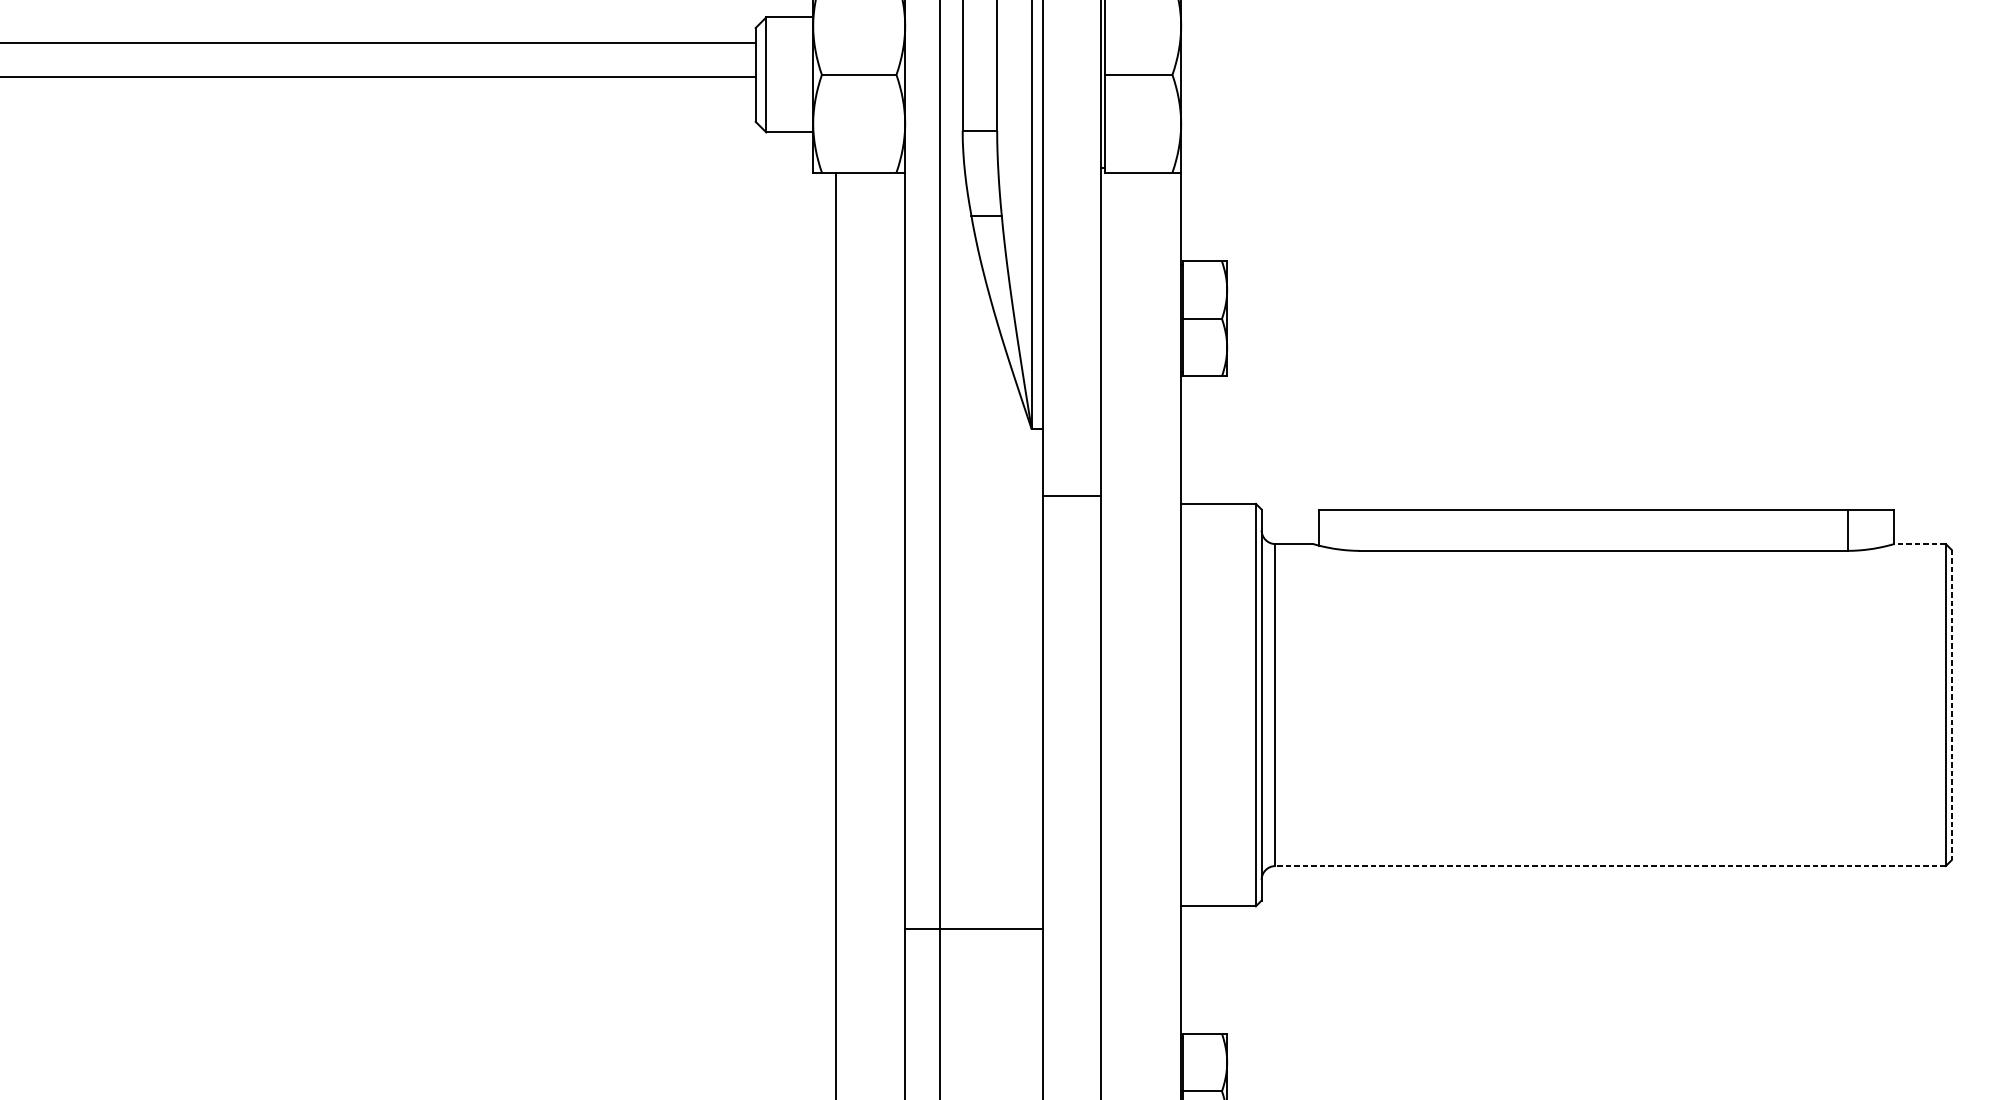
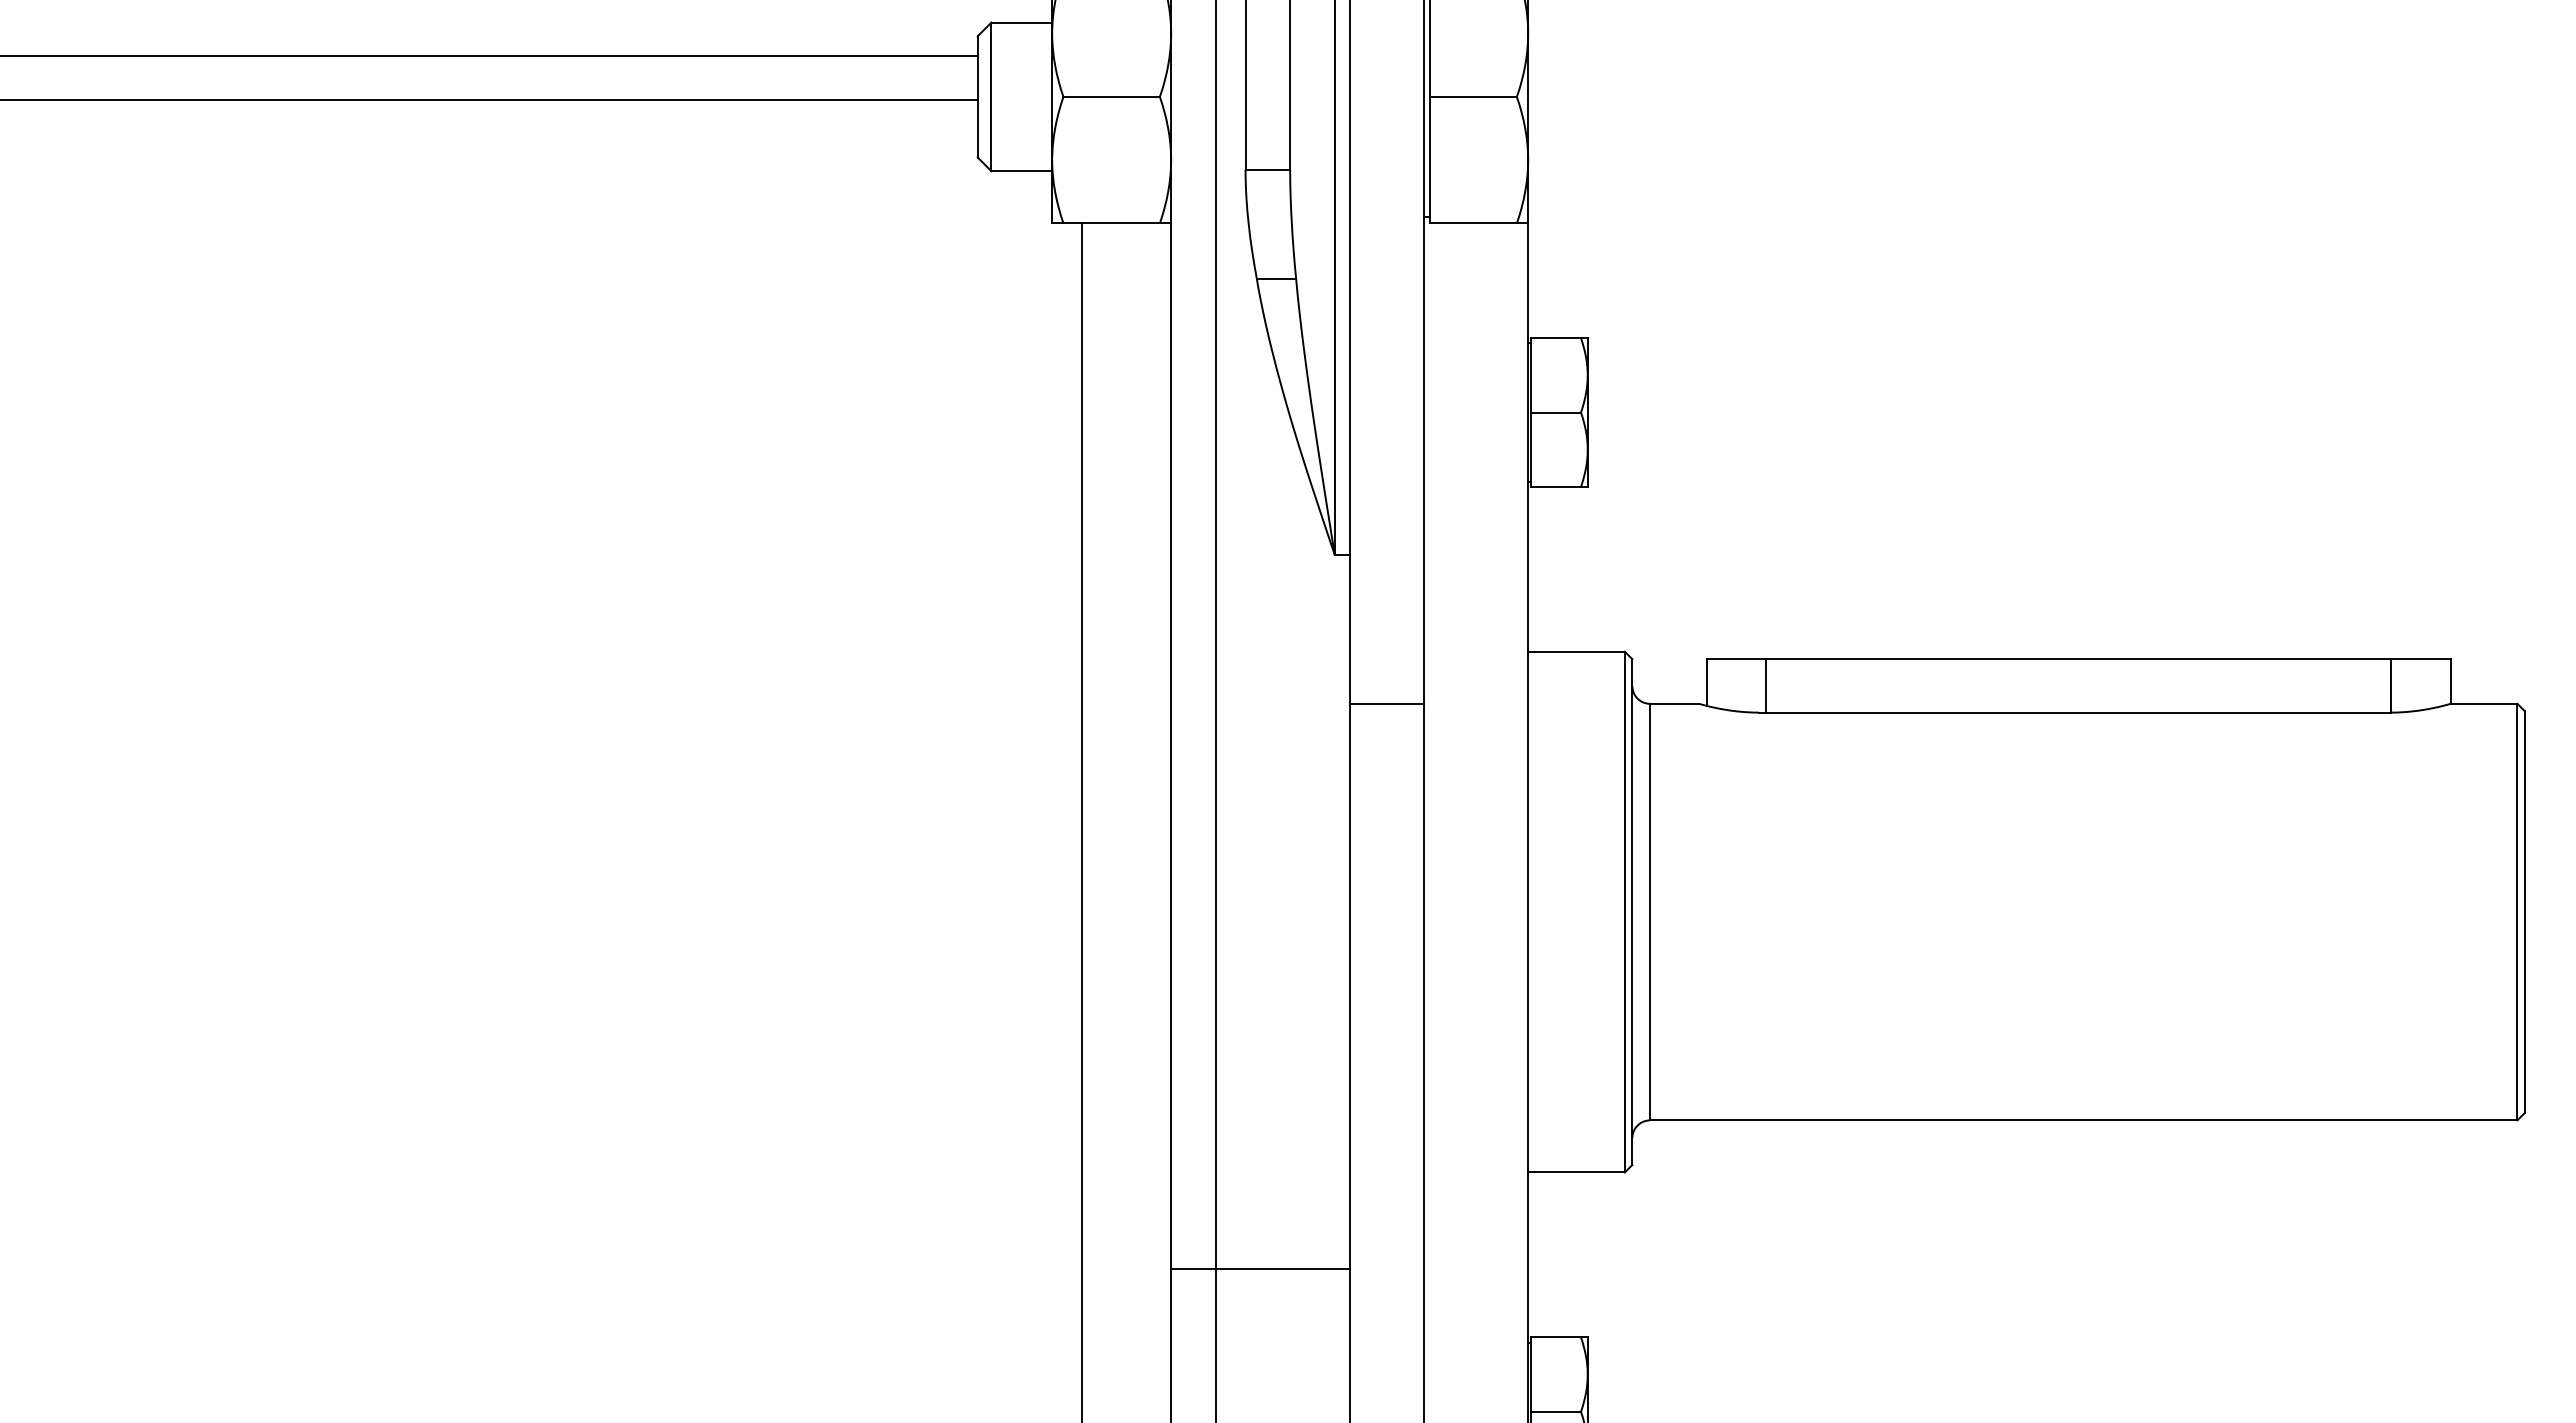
line: (1071, 495) -> (1386, 703), moved
line: (1365, 529) -> (1766, 685), added
line: (1919, 543) -> (2483, 703), dashed -> solid
line: (1951, 705) -> (2524, 912), dashed -> solid
line: (1610, 866) -> (2083, 1120), dashed -> solid
line: (974, 929) -> (1260, 1269), moved

